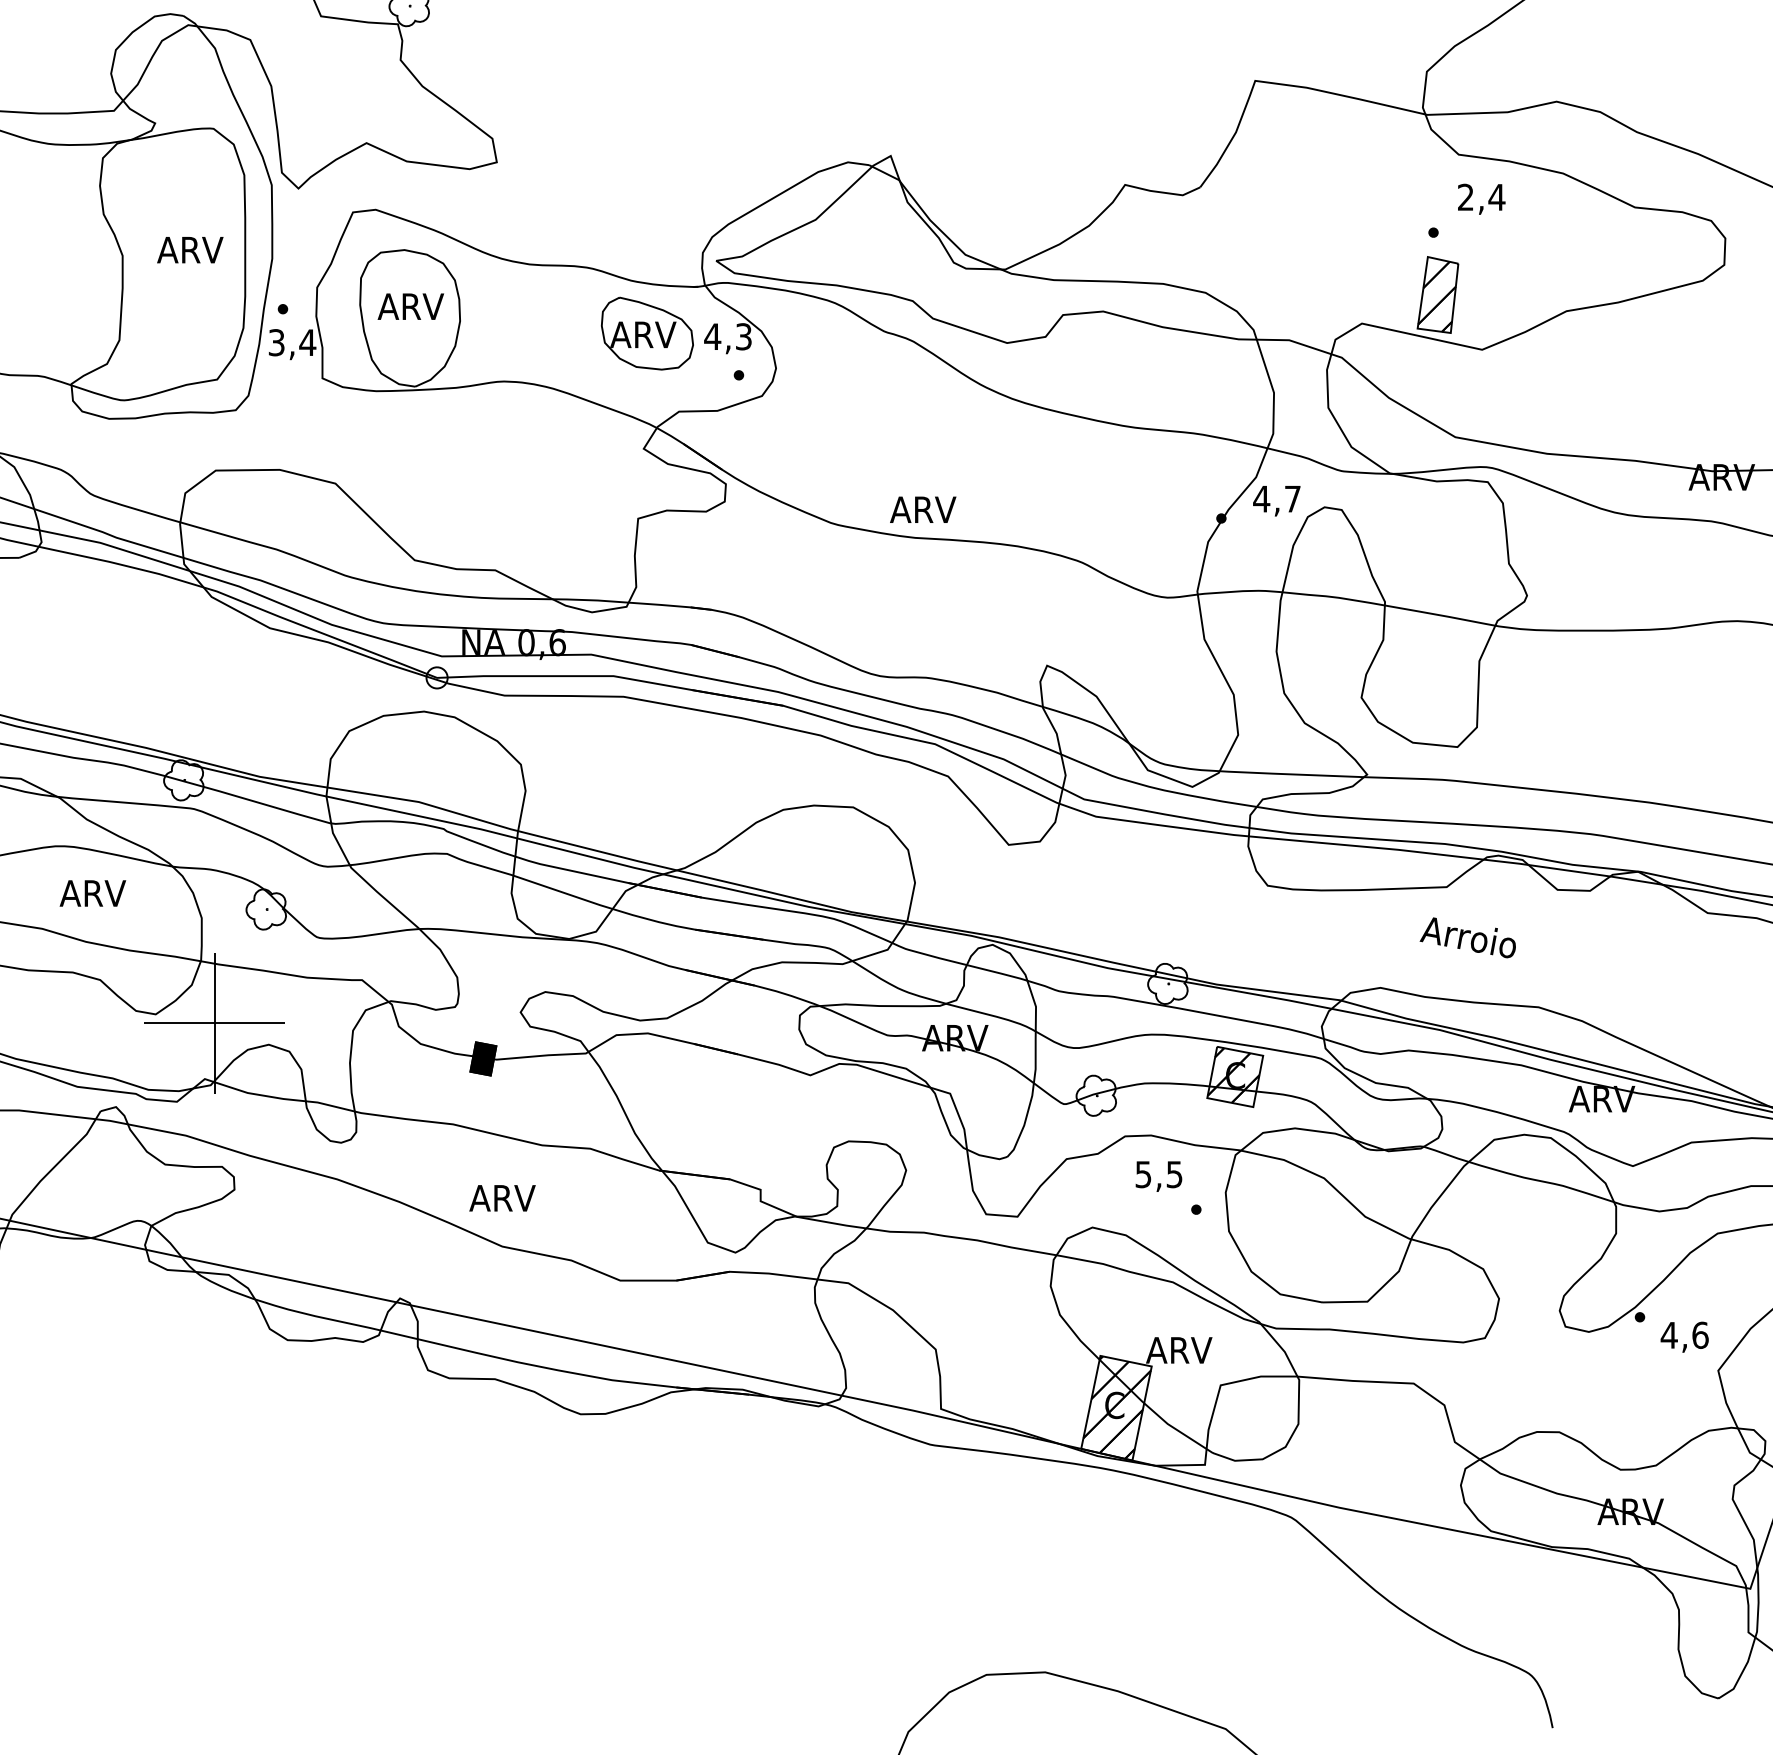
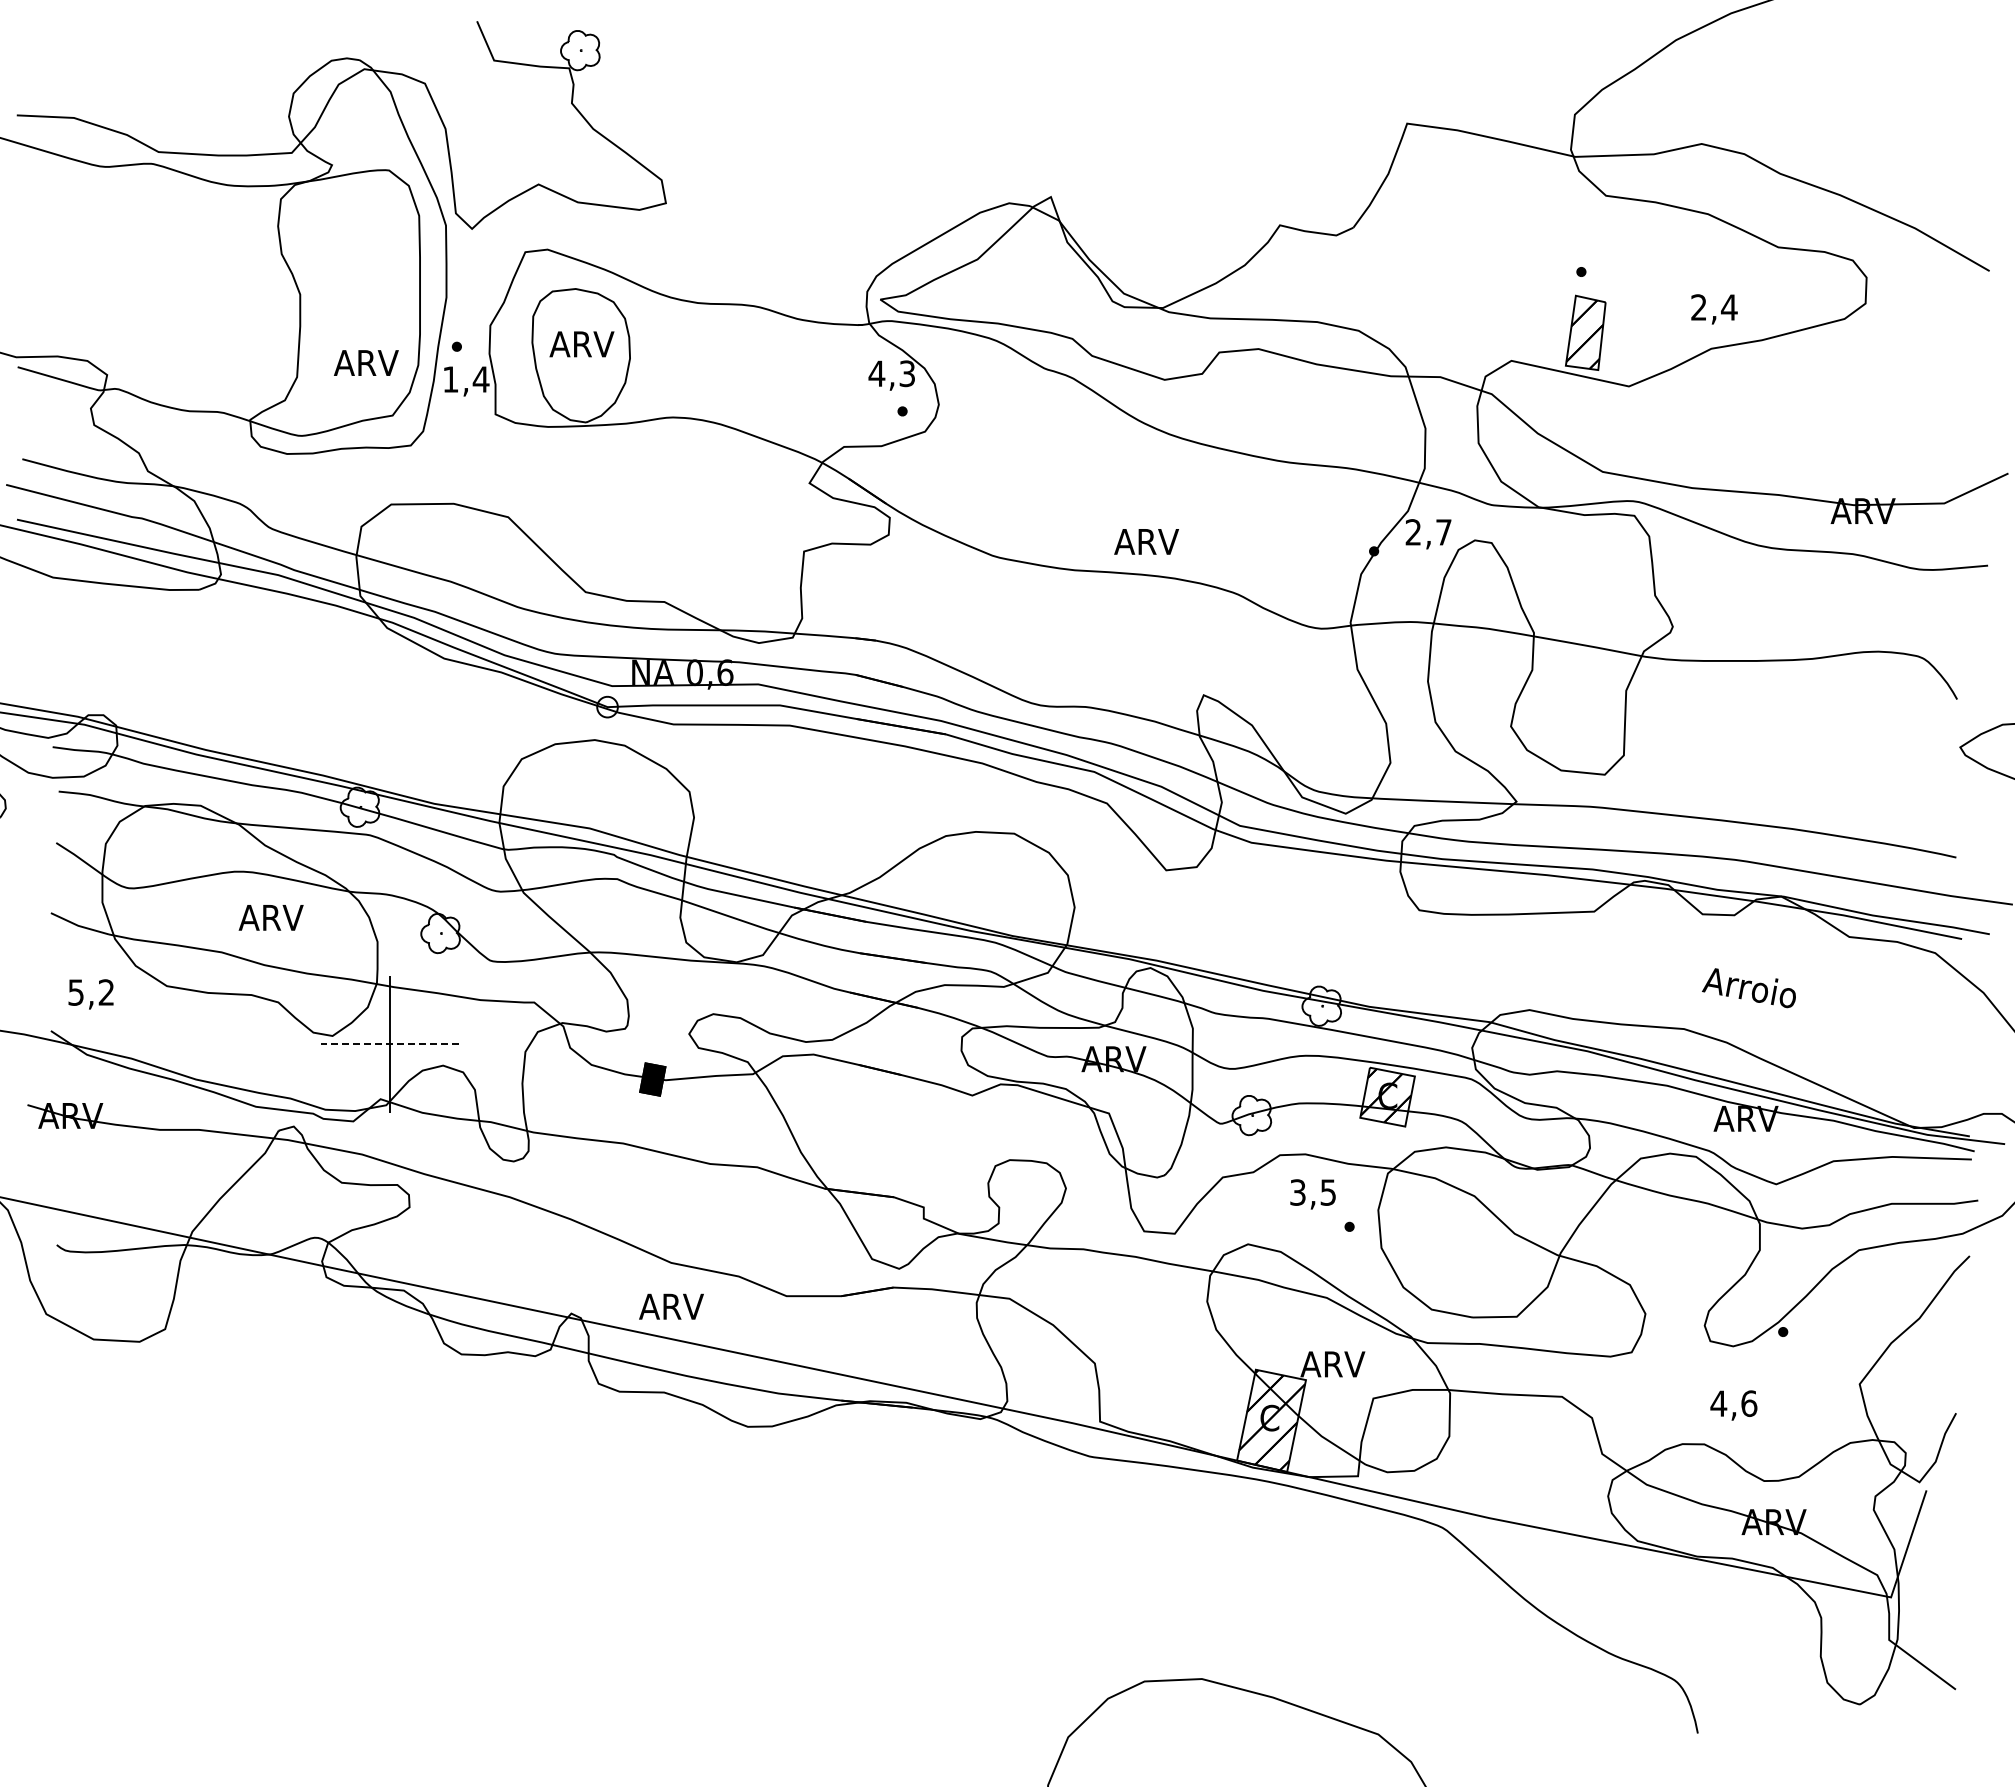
text: (1481, 199) -> (1714, 309), moved
text: (190, 249) -> (366, 362), moved
part: (646, 333) -> (812, 370), removed
text: (276, 342) -> (450, 379), 3,4 -> 1,4
text: (1261, 499) -> (1413, 532), 4,7 -> 2,7
text: (923, 509) -> (1146, 541), moved
text: (1467, 938) -> (1748, 988), moved
line: (215, 1023) -> (390, 1044), solid -> dashed
text: (1144, 1174) -> (1298, 1192), 5,5 -> 3,5
text: (502, 1198) -> (671, 1306), moved
text: (1684, 1337) -> (1733, 1405), moved

